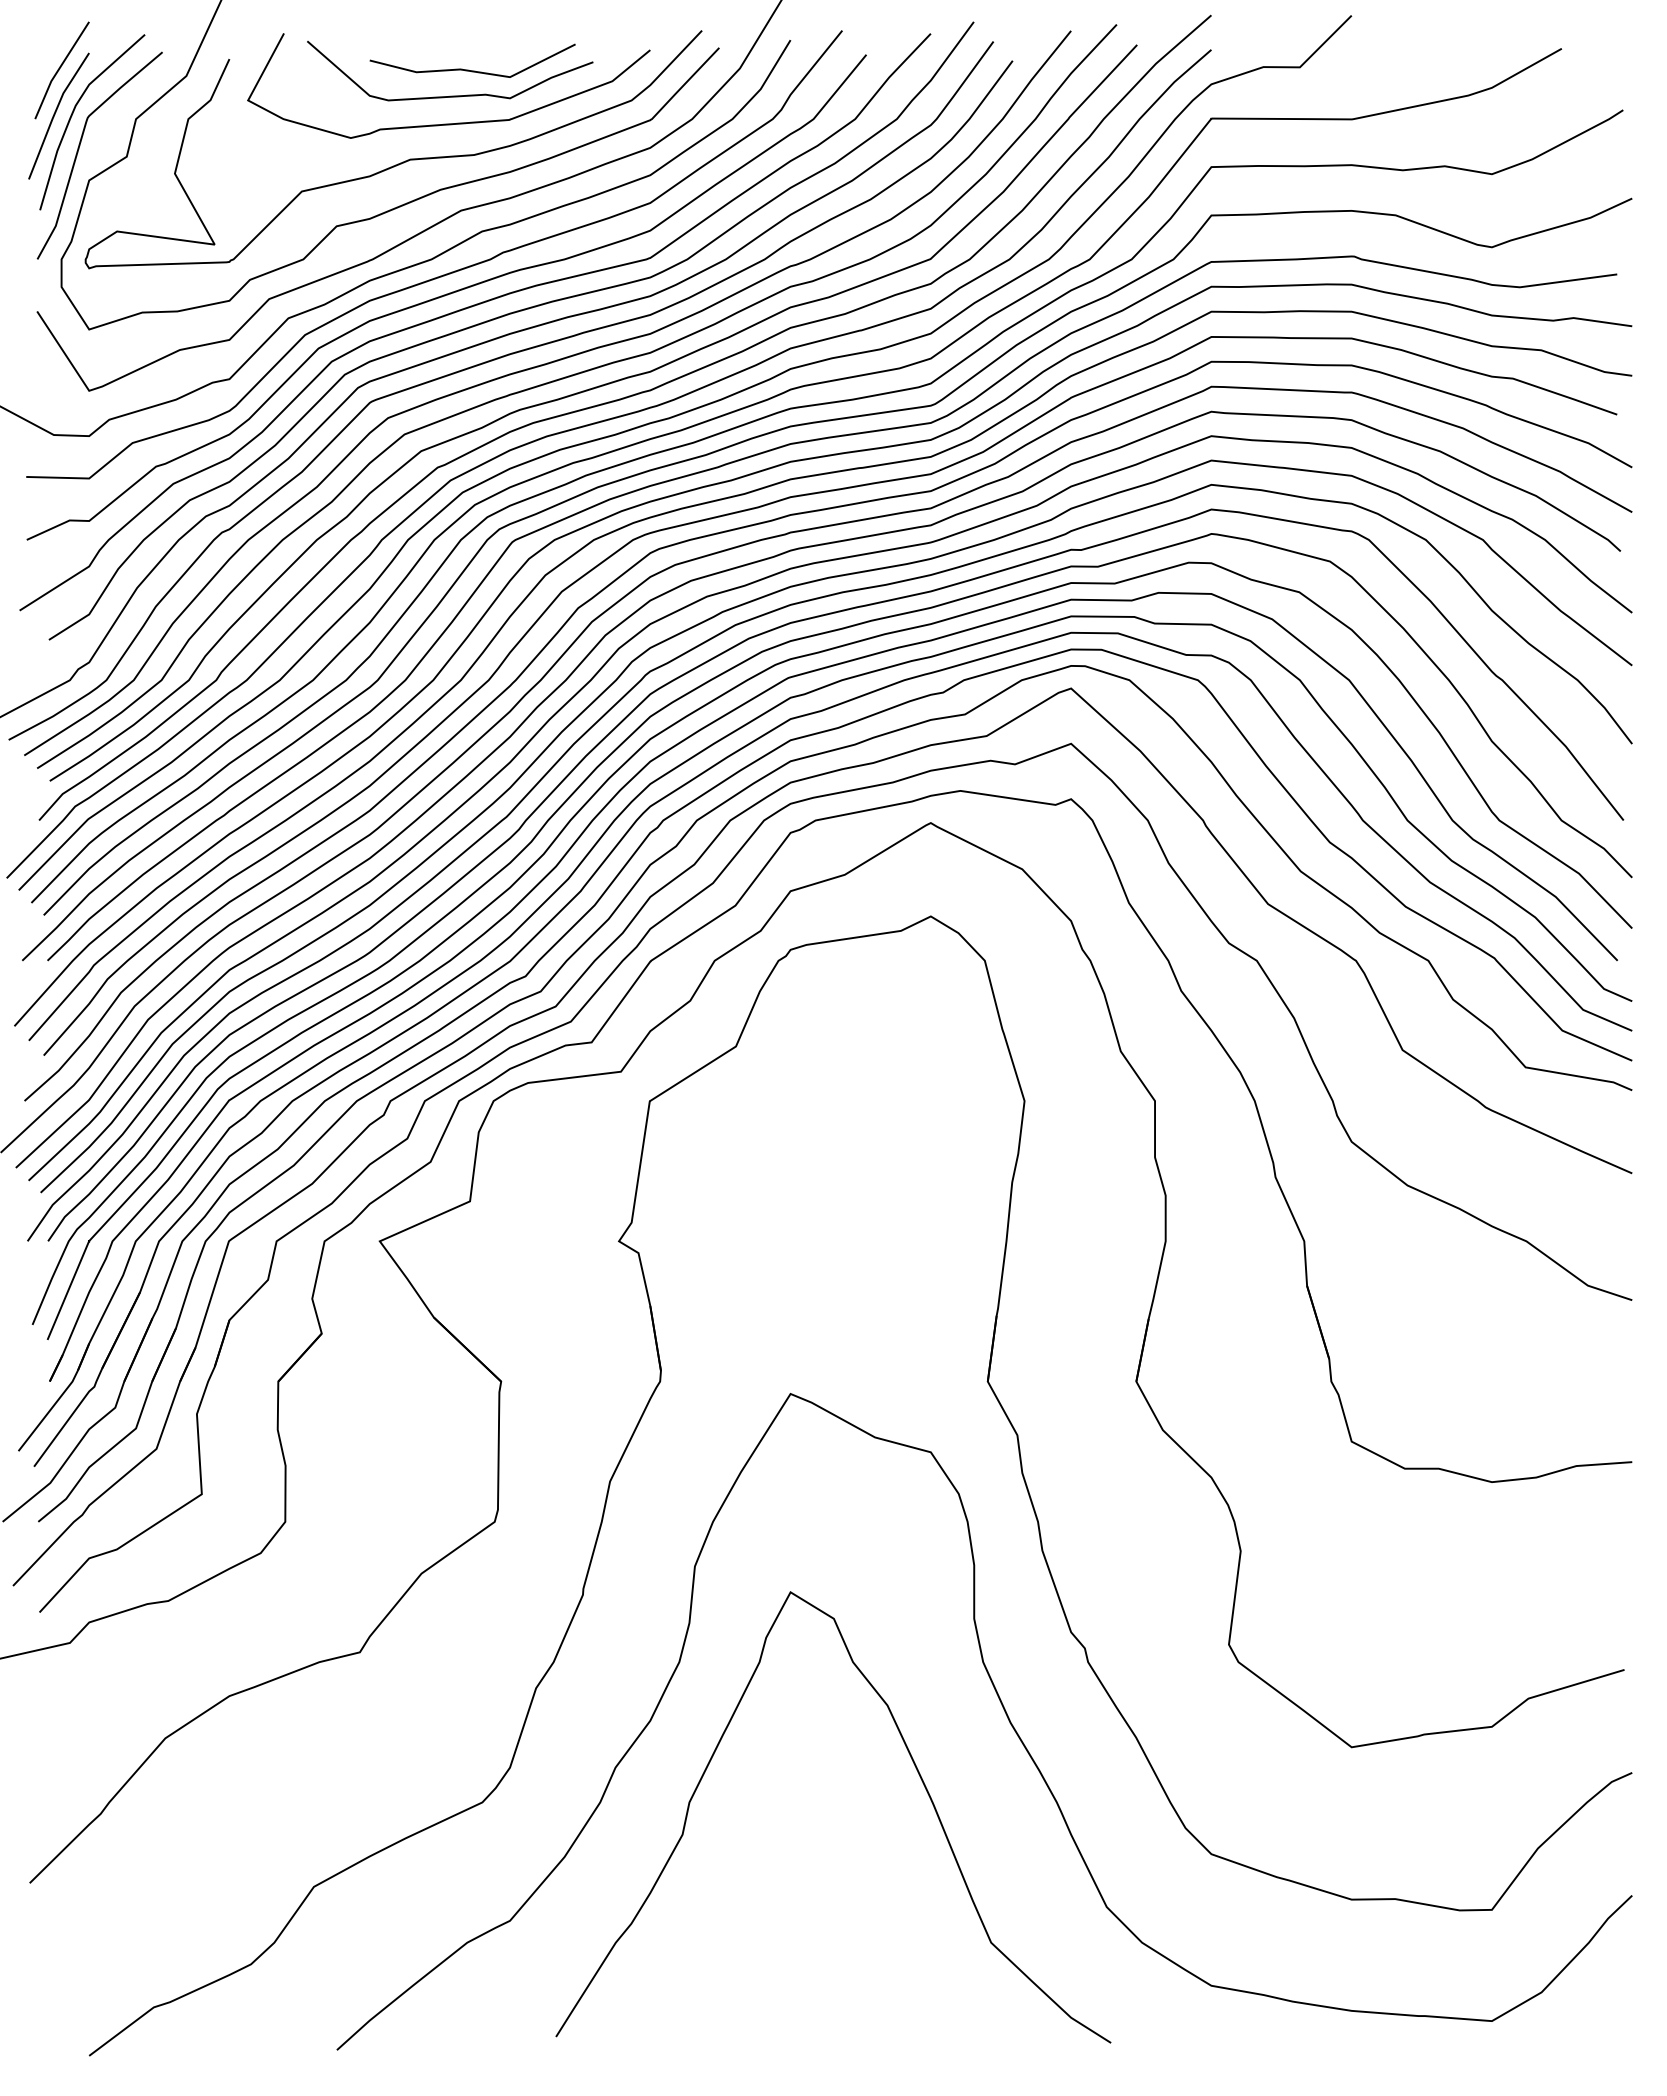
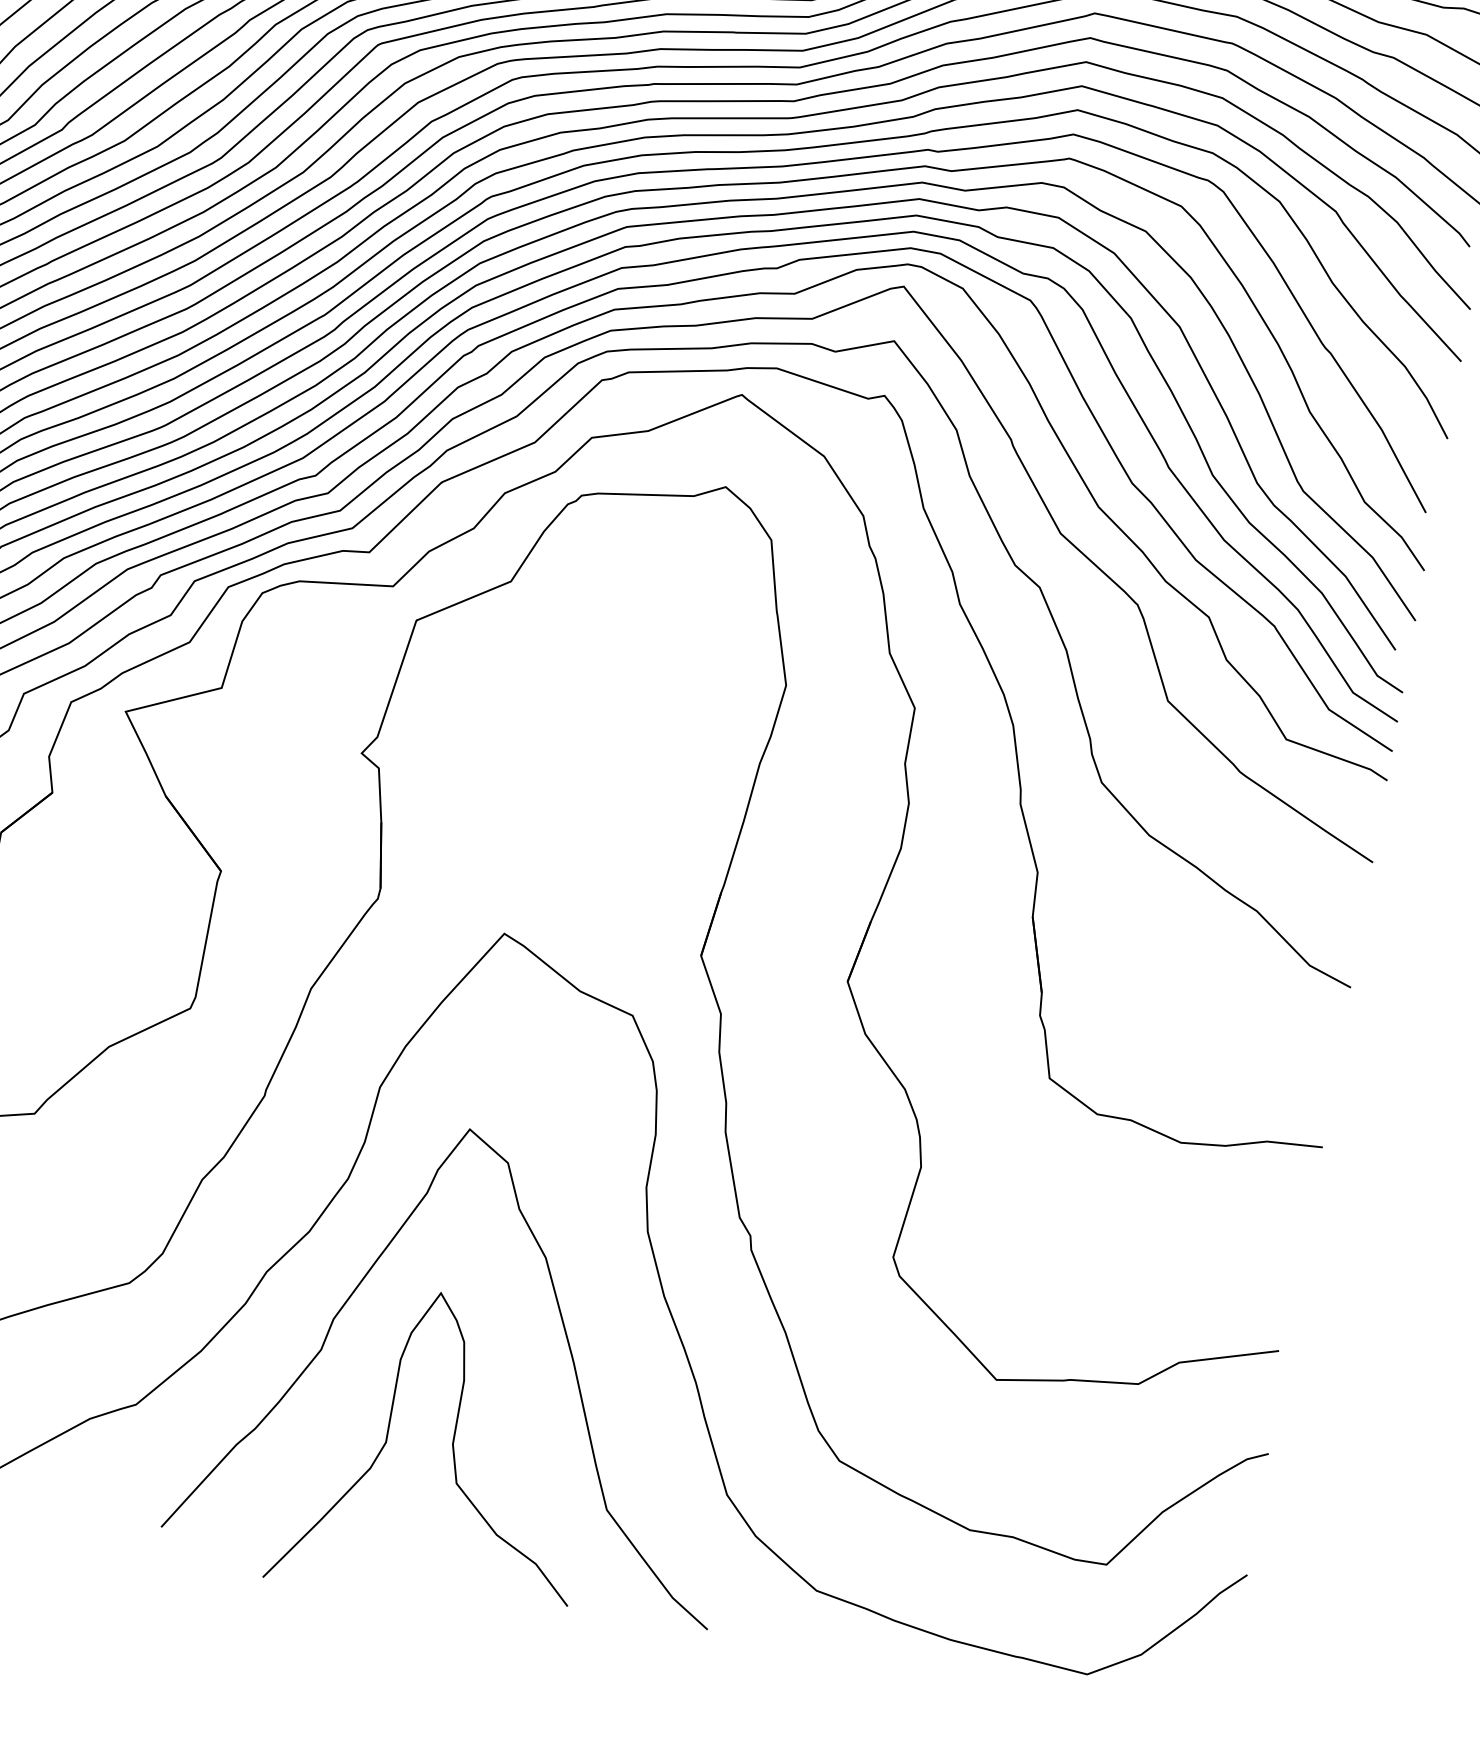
curve: (828, 1909) -> (452, 1448), added

